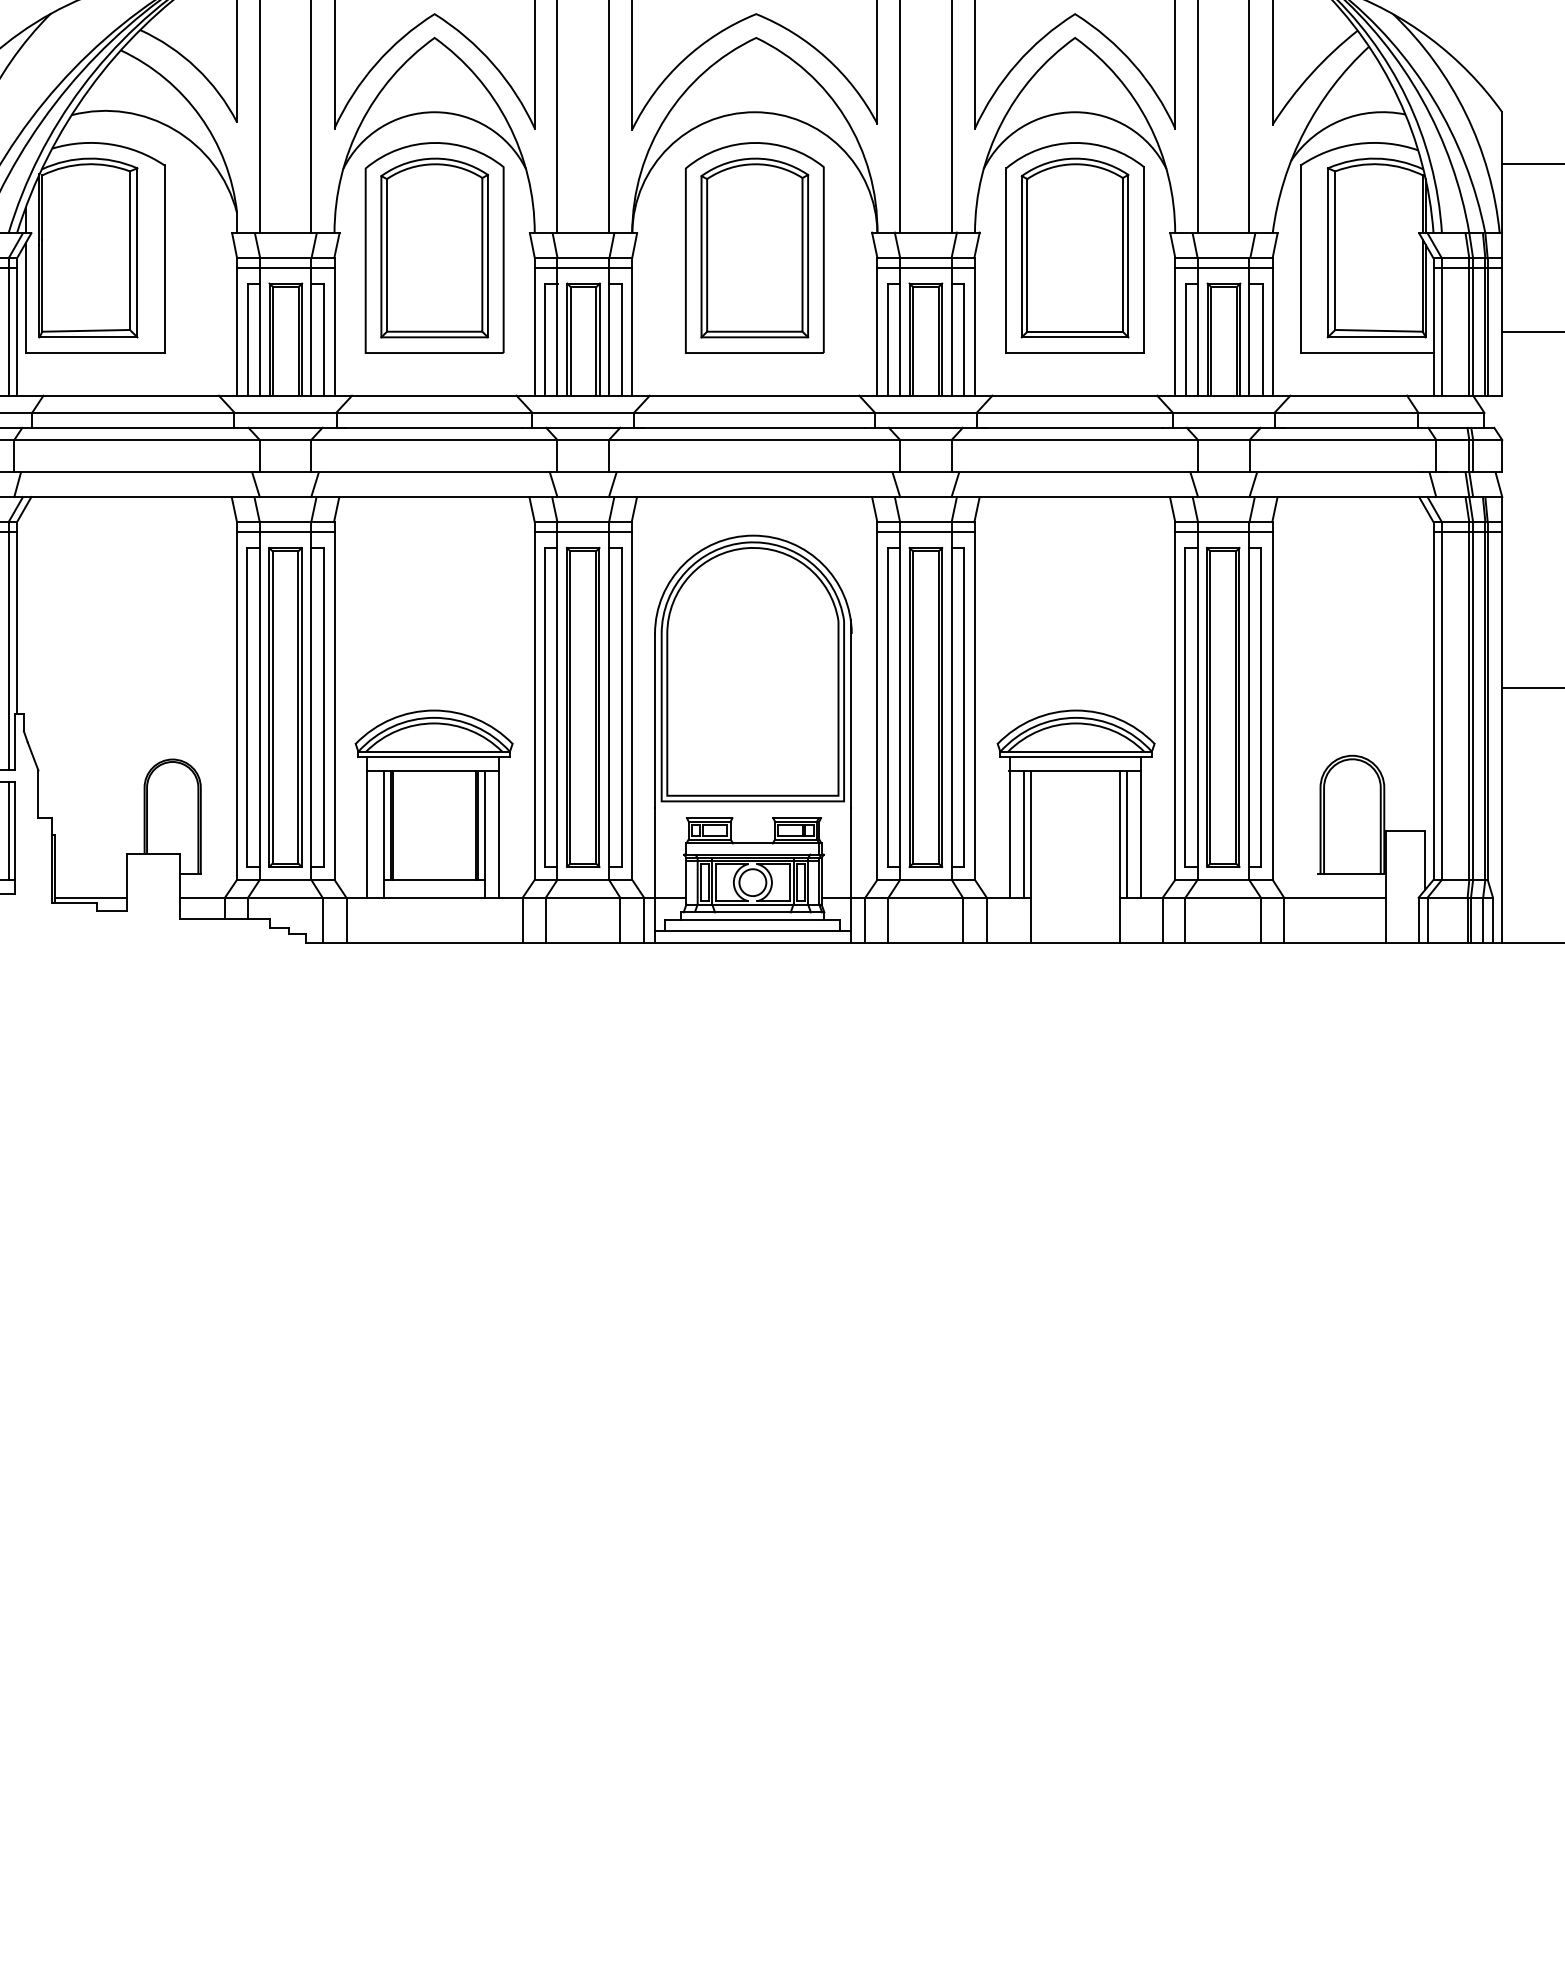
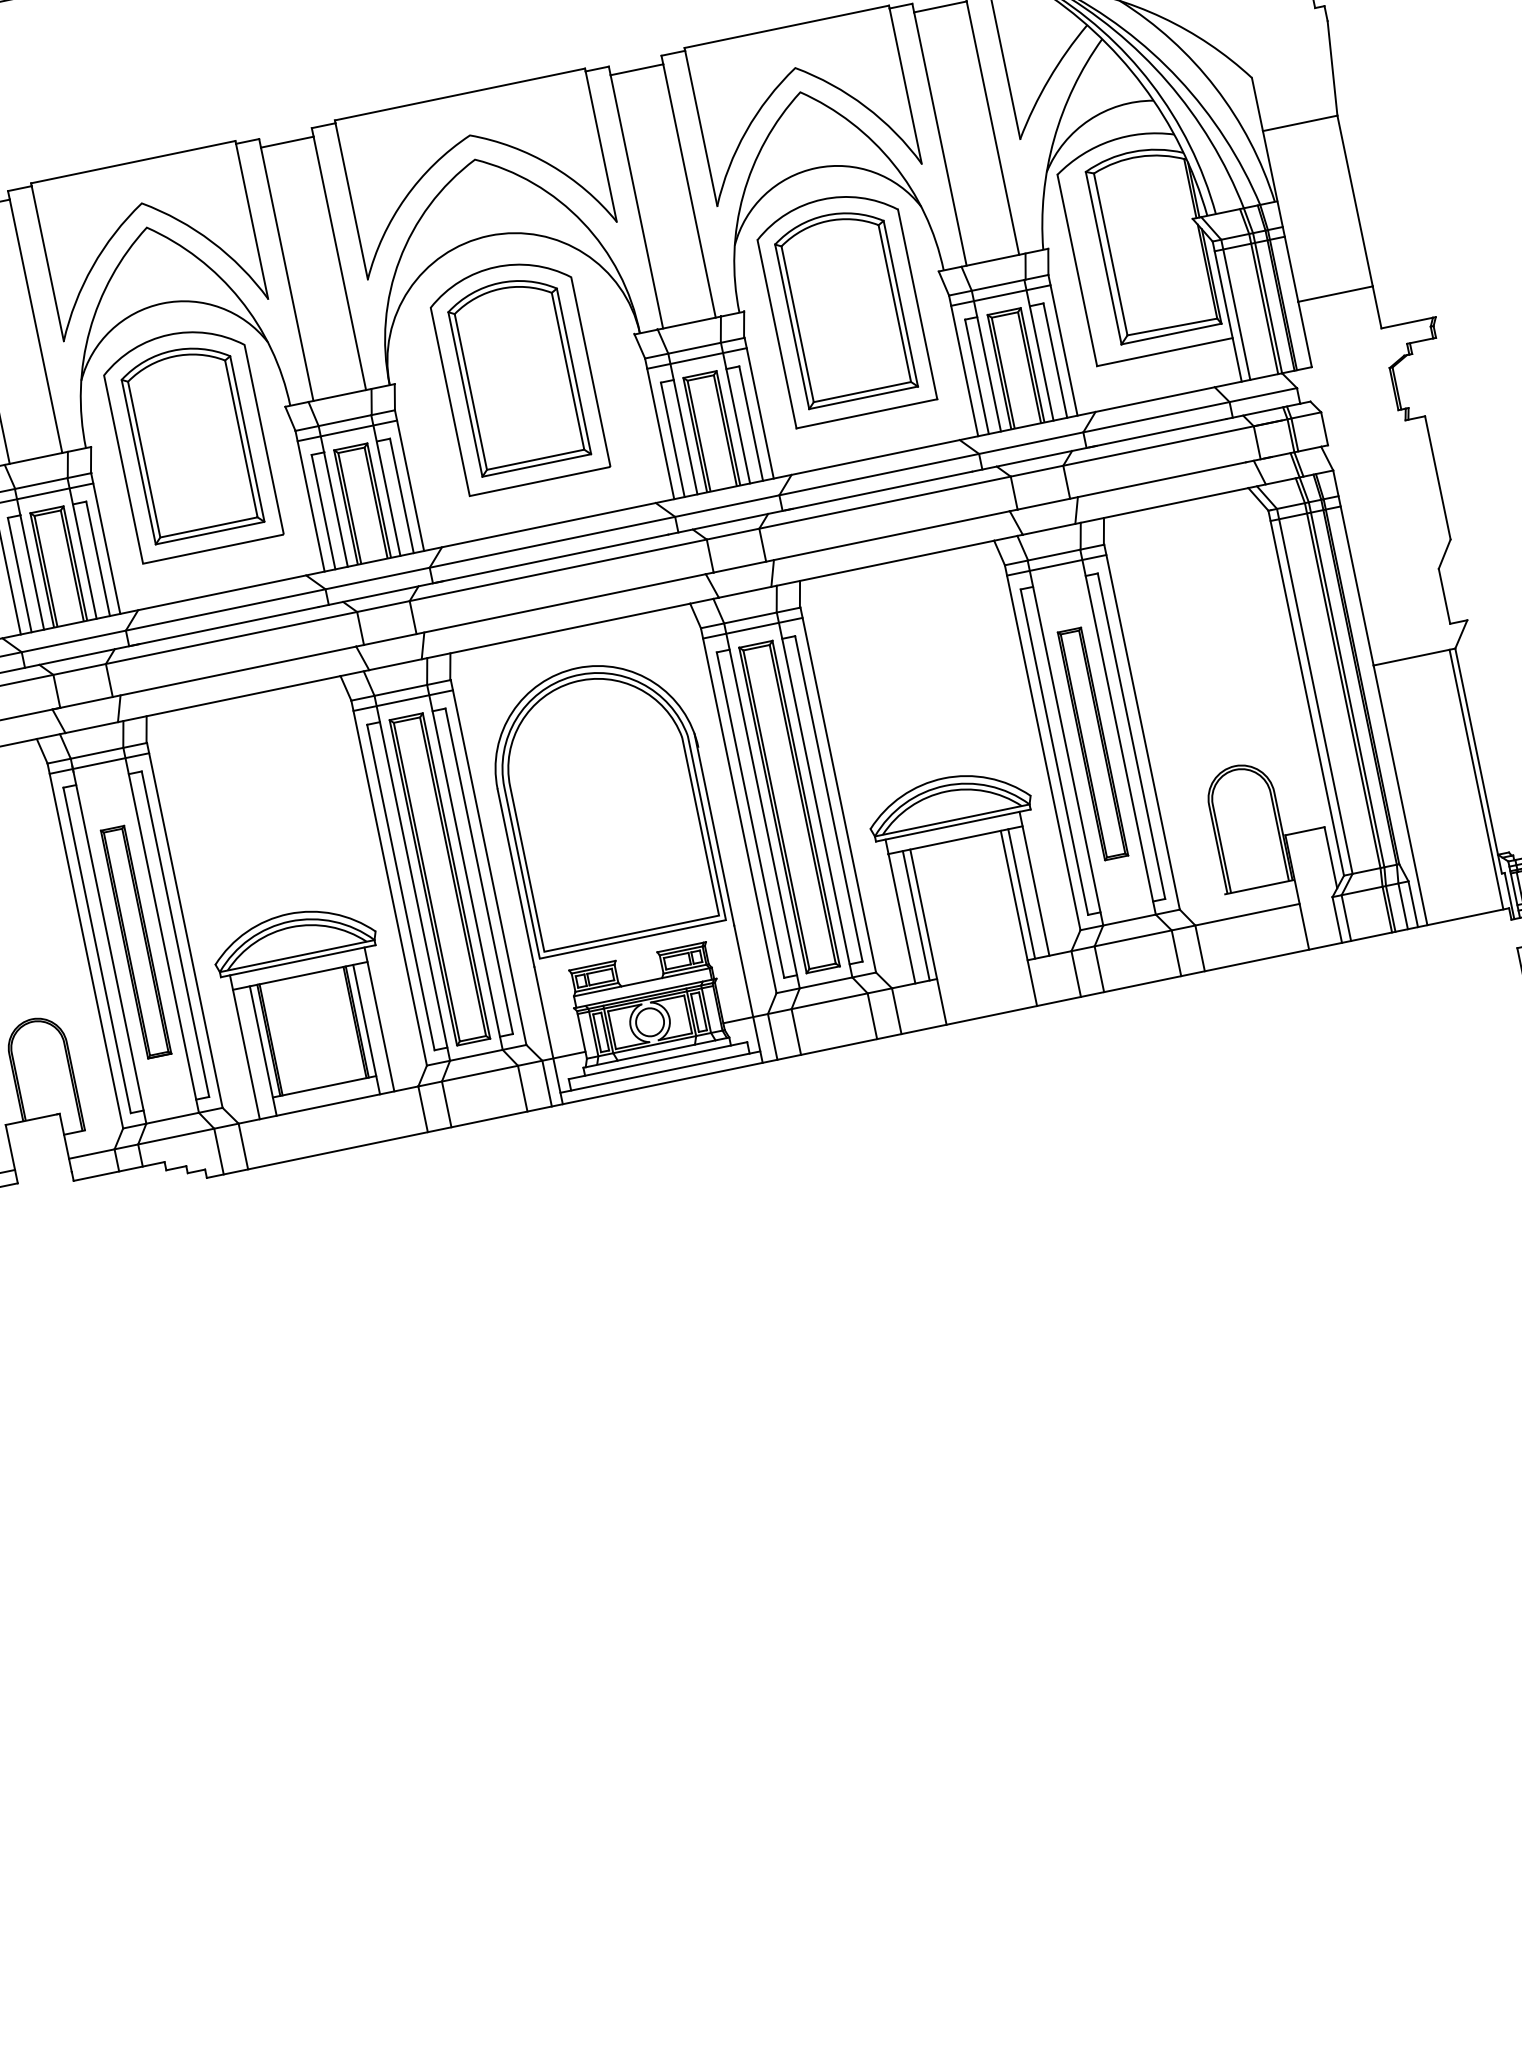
part: (285, 706) -> (135, 941), size x0.7
part: (1223, 706) -> (1093, 743), size x0.7

